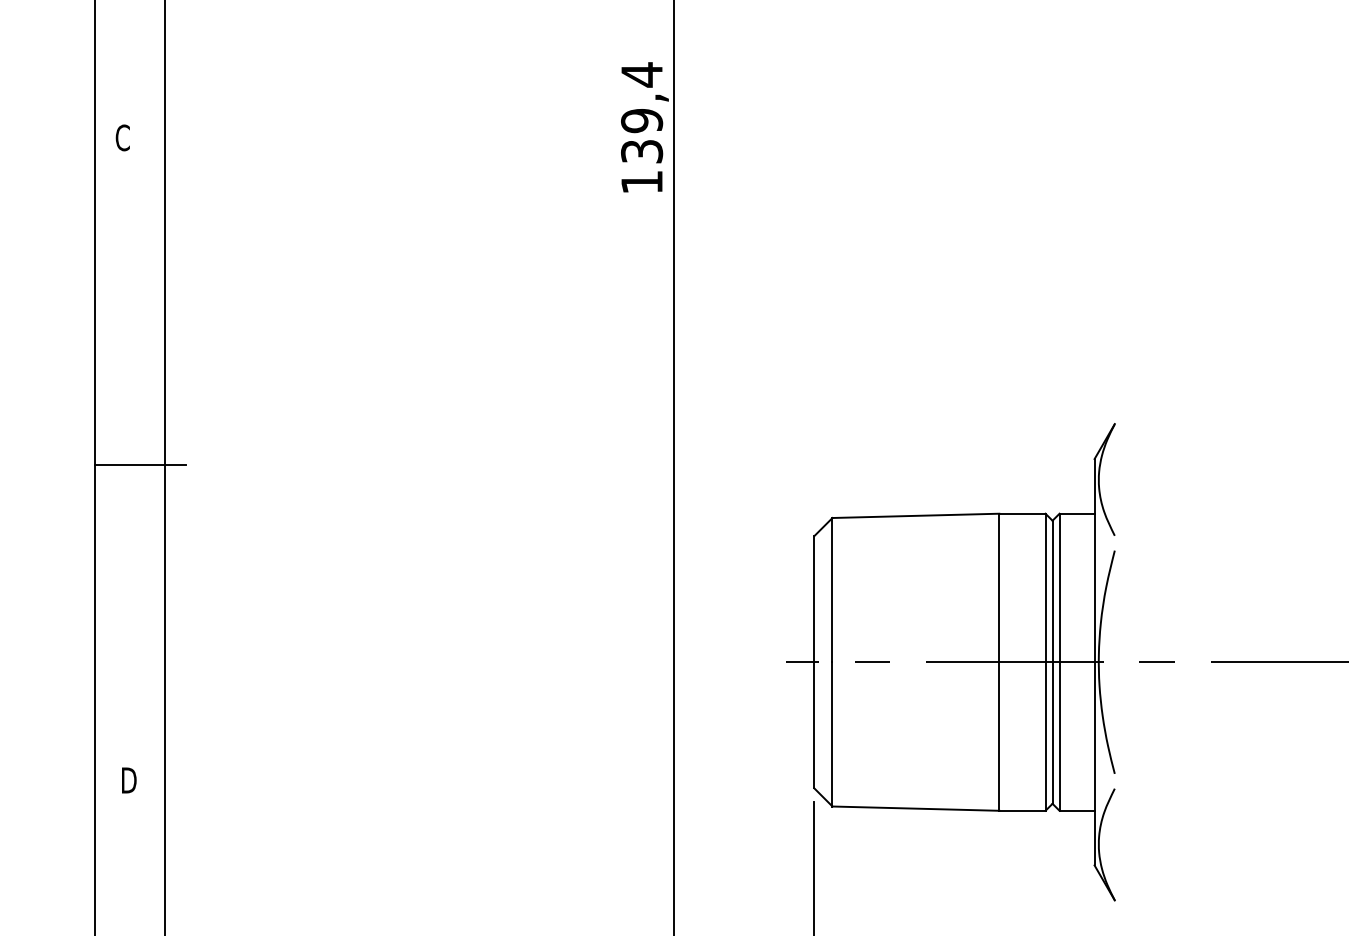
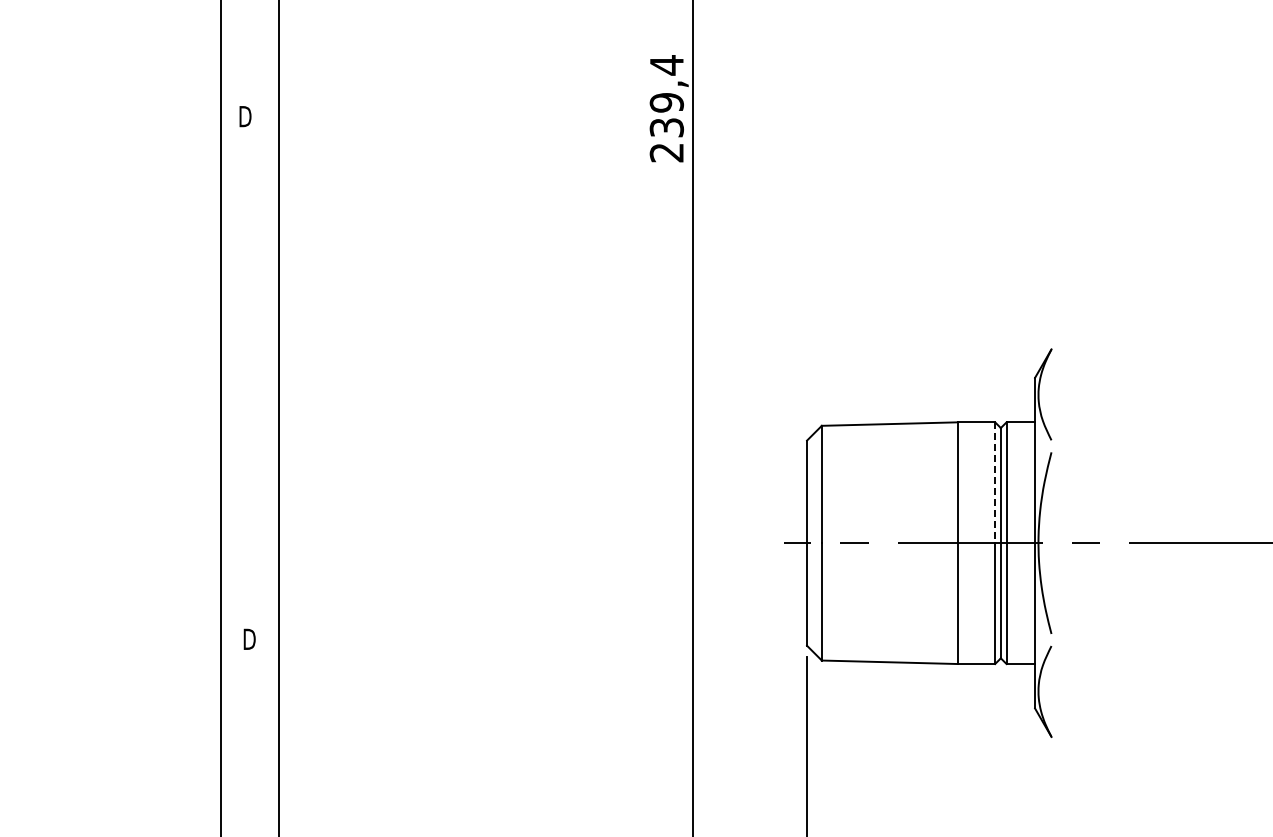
text: (122, 137) -> (244, 116), C -> D
text: (641, 182) -> (666, 152), 139,4 -> 239,4
line: (140, 464) -> (258, 382), removed
line: (1045, 588) -> (995, 483), solid -> dashed

